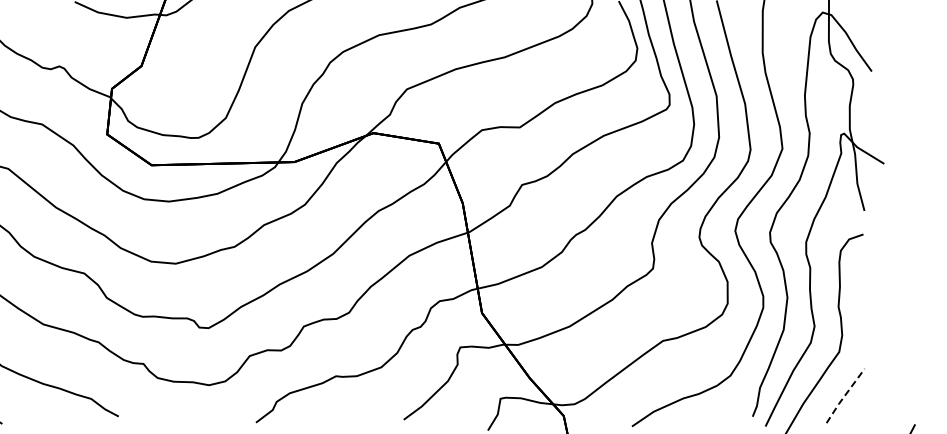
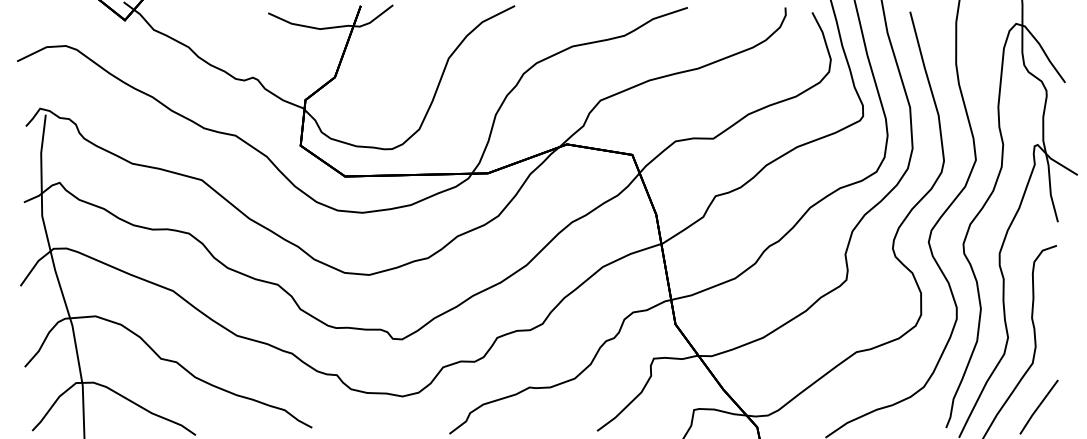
line: (845, 396) -> (1038, 407), dashed -> solid

